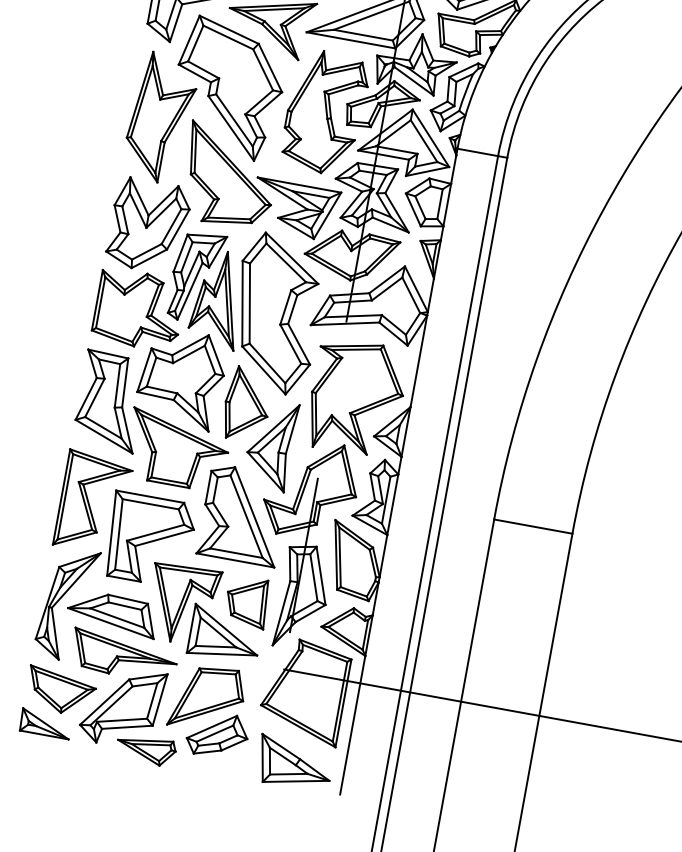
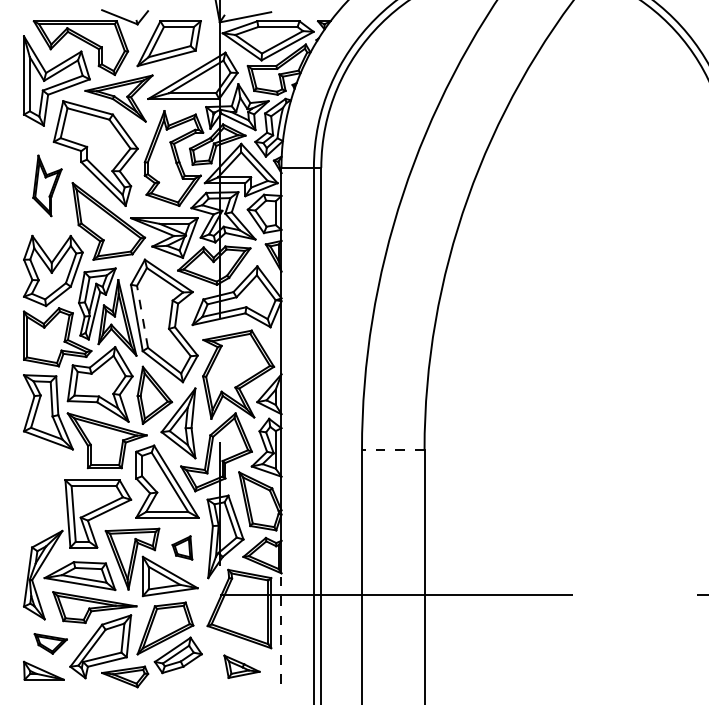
part: (160, 117) -> (47, 185), size x0.6
line: (249, 303) -> (142, 316), solid -> dashed
part: (93, 502) -> (49, 492), removed
line: (532, 526) -> (392, 449), solid -> dashed
part: (247, 601) -> (182, 547), size x0.6
part: (60, 691) -> (50, 643), size x0.6
line: (352, 724) -> (281, 628), solid -> dashed
part: (294, 763) -> (241, 666), size x0.6

